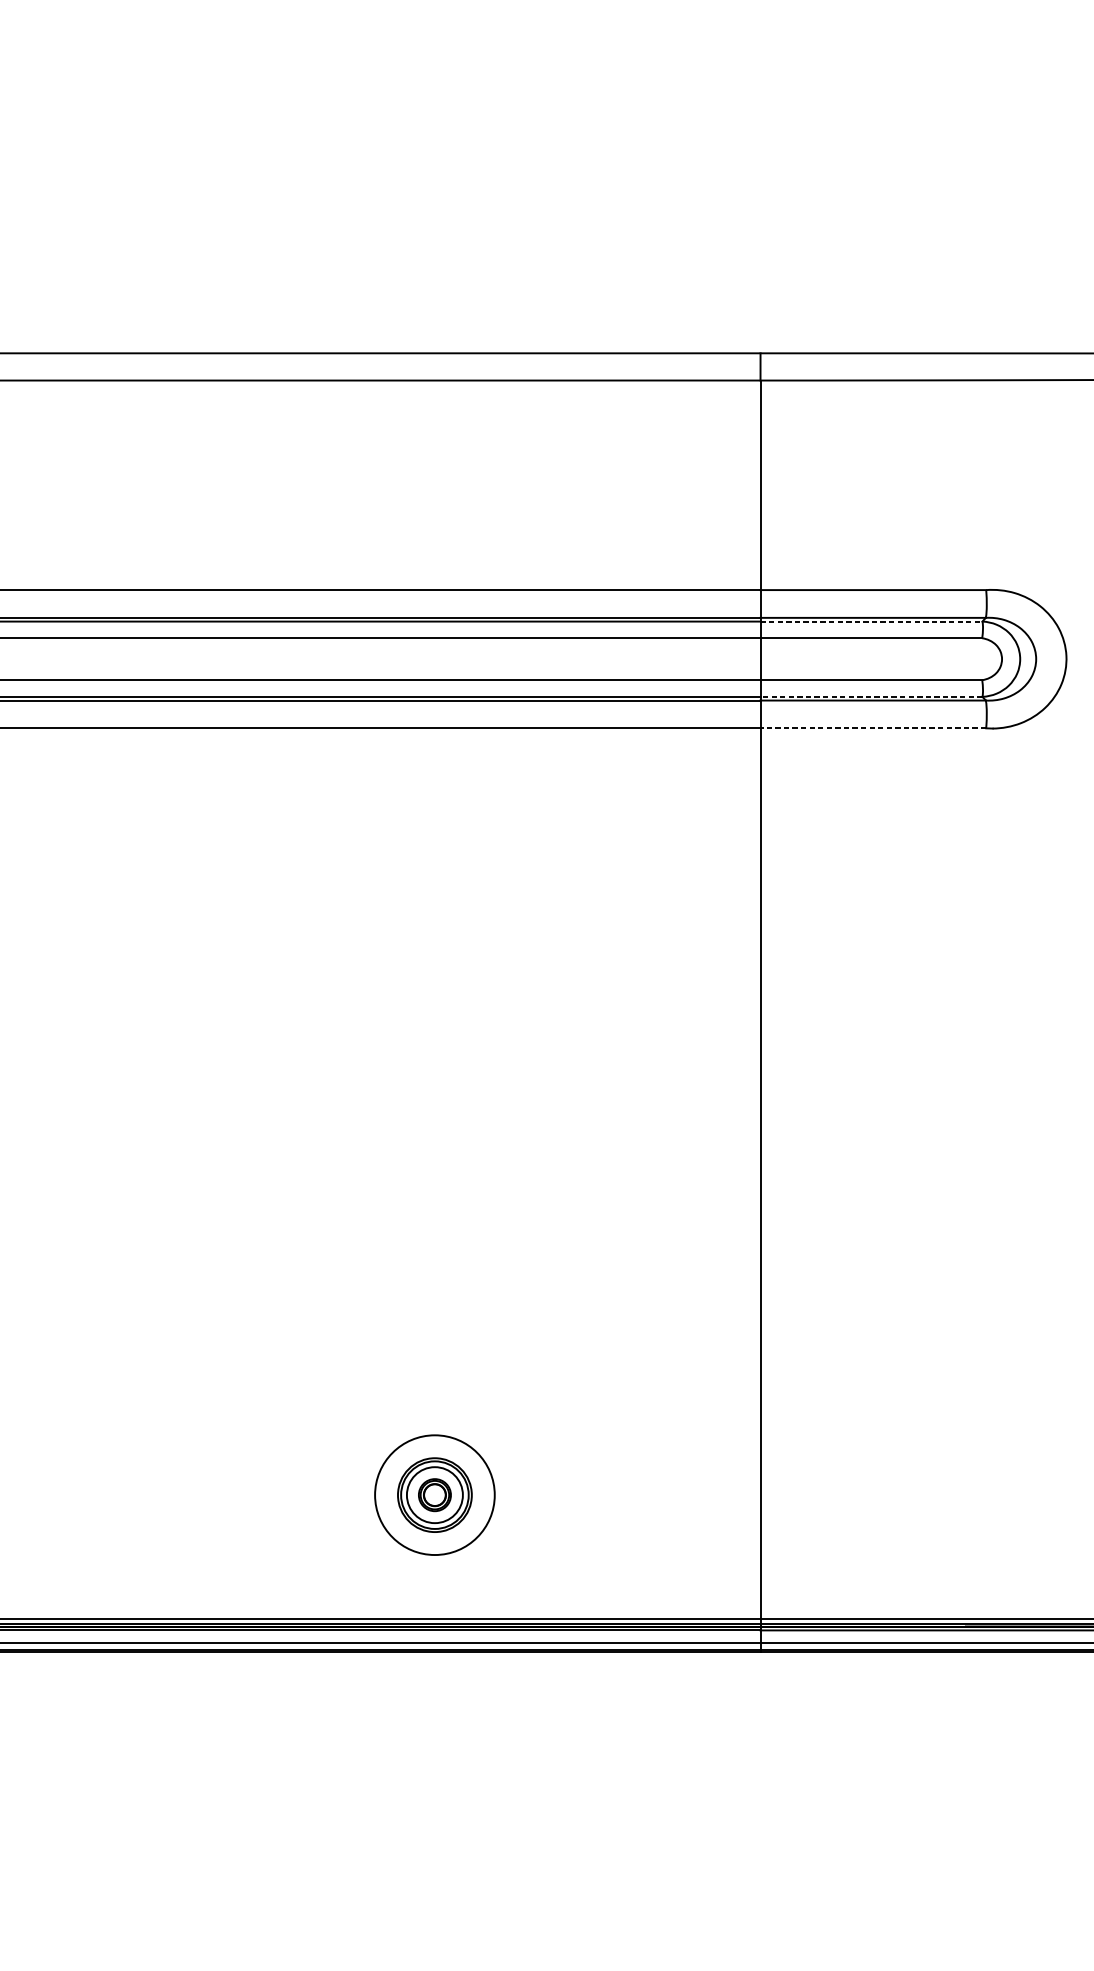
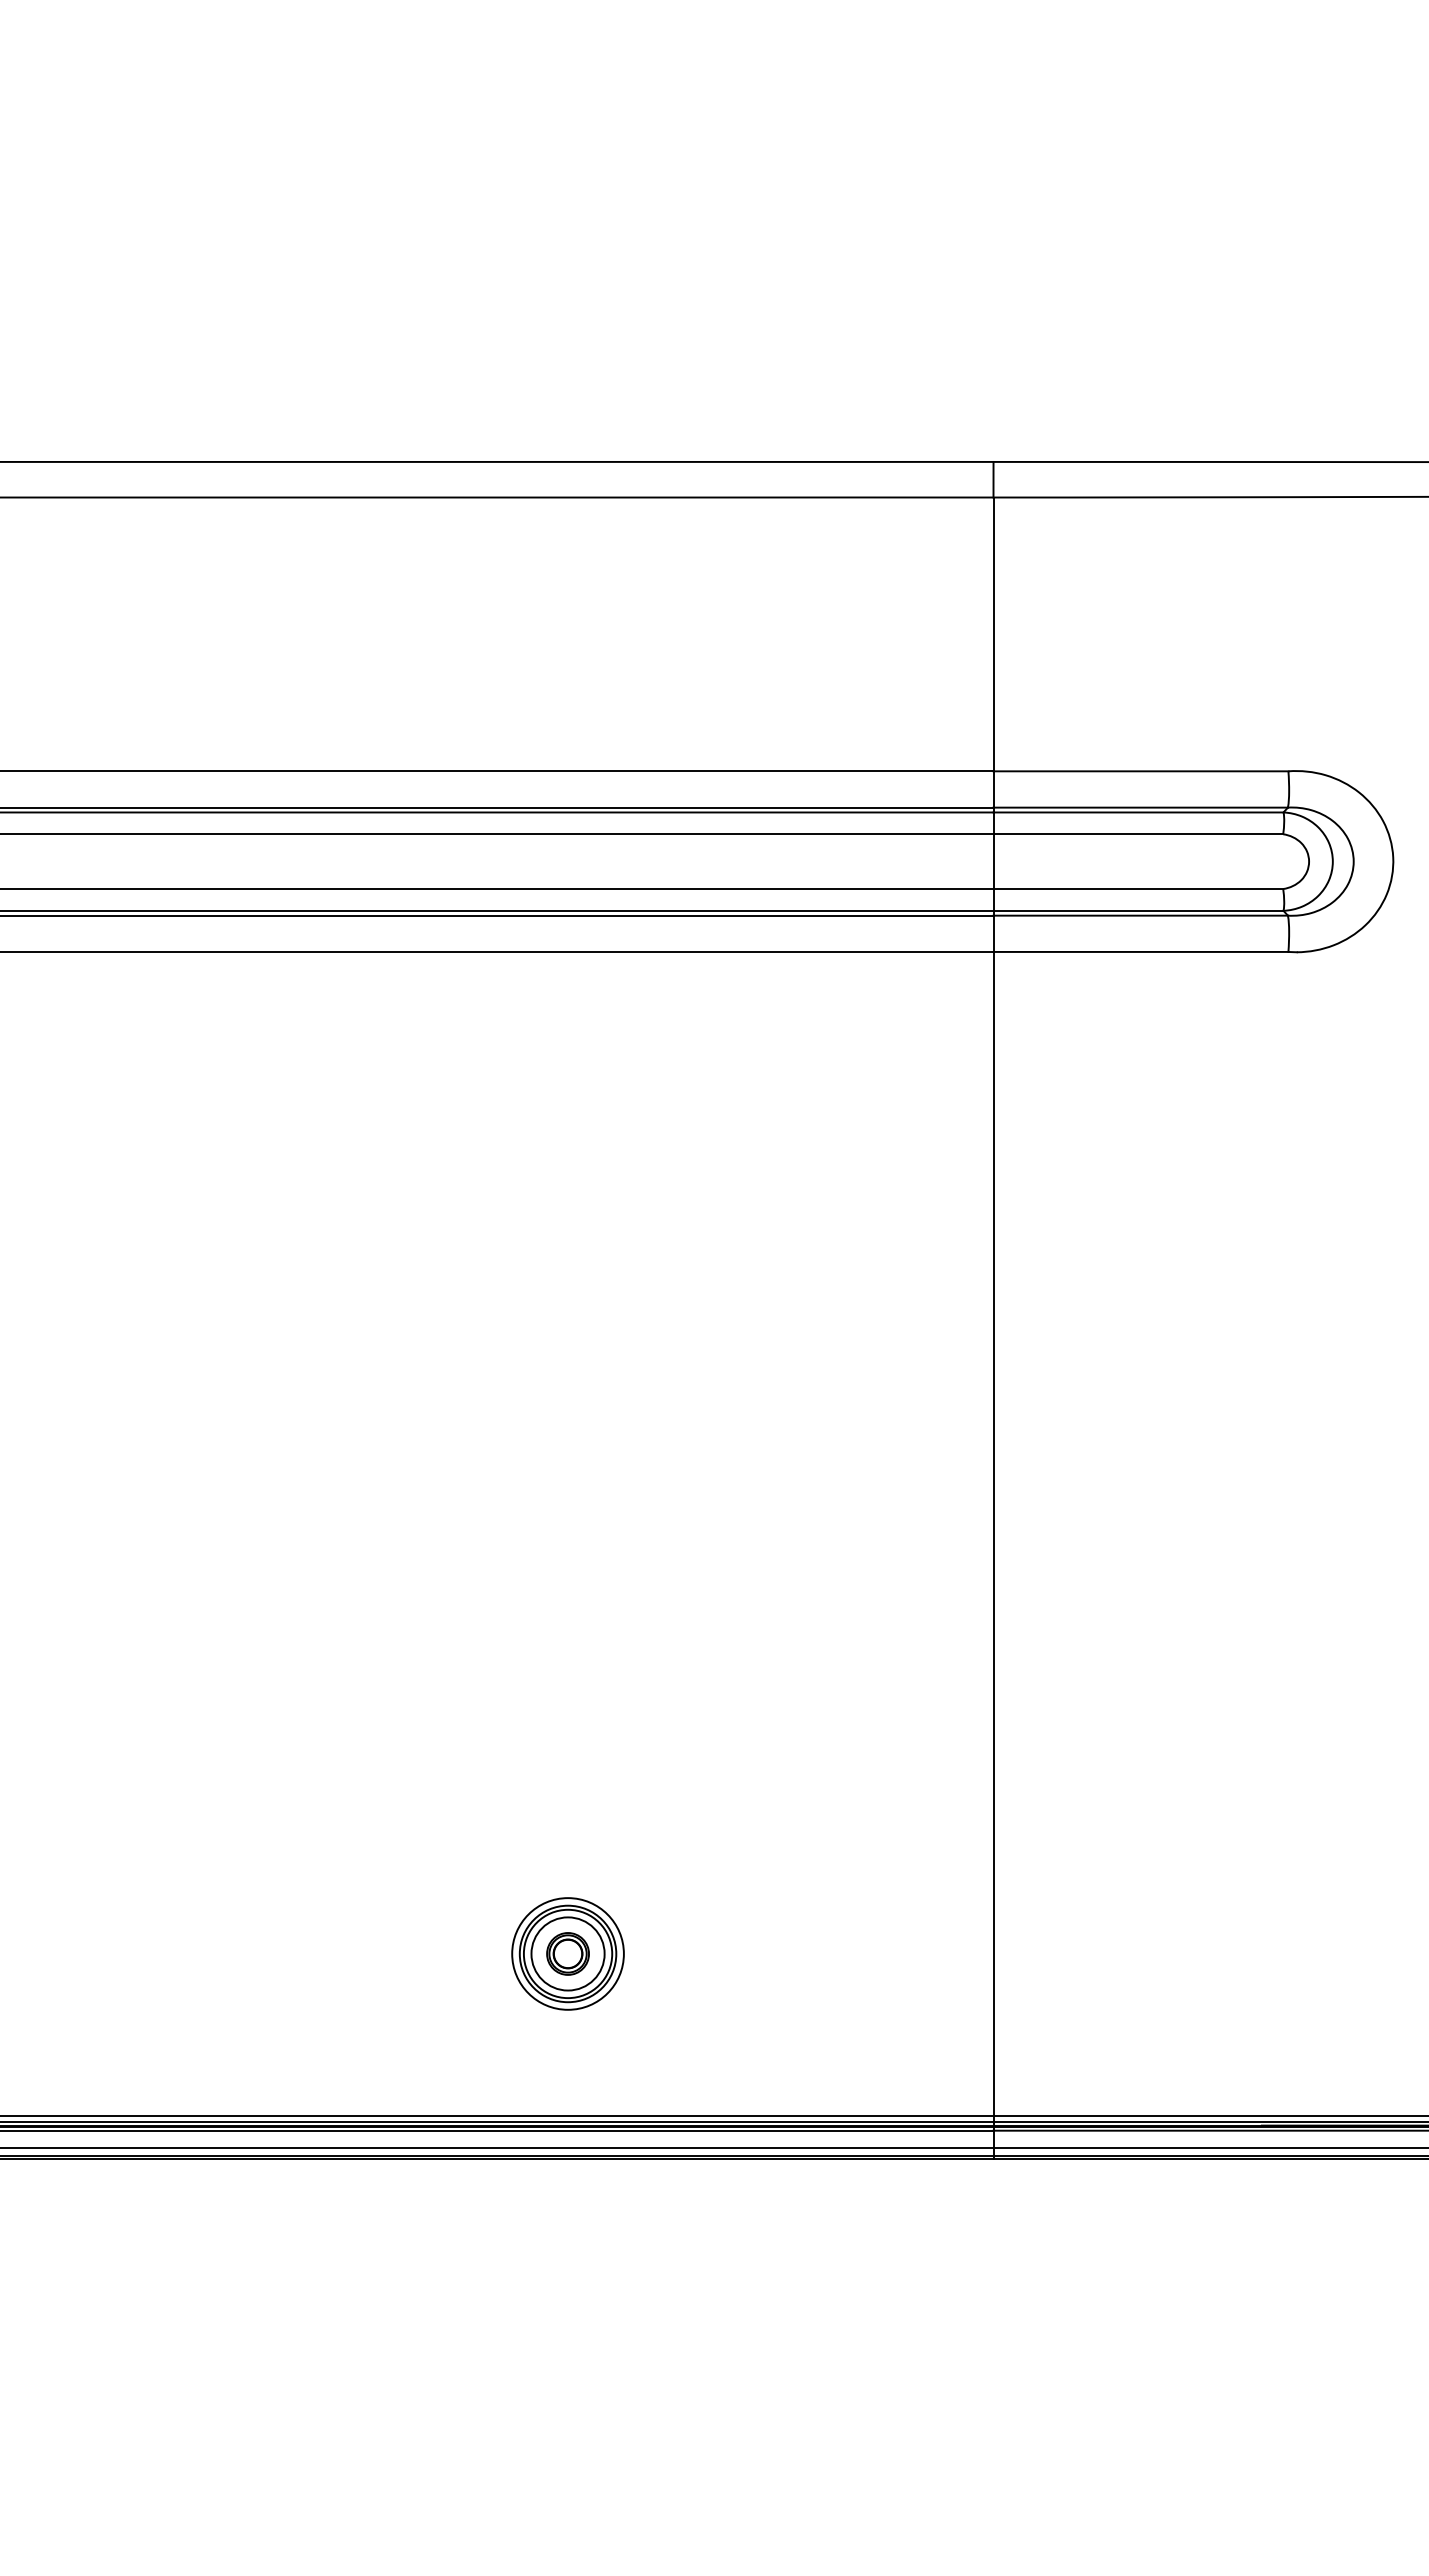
line: (872, 621) -> (1139, 812), dashed -> solid
line: (871, 696) -> (1138, 910), dashed -> solid
line: (873, 727) -> (1140, 951), dashed -> solid
circle: (434, 1494) -> (567, 1953), size x0.71

